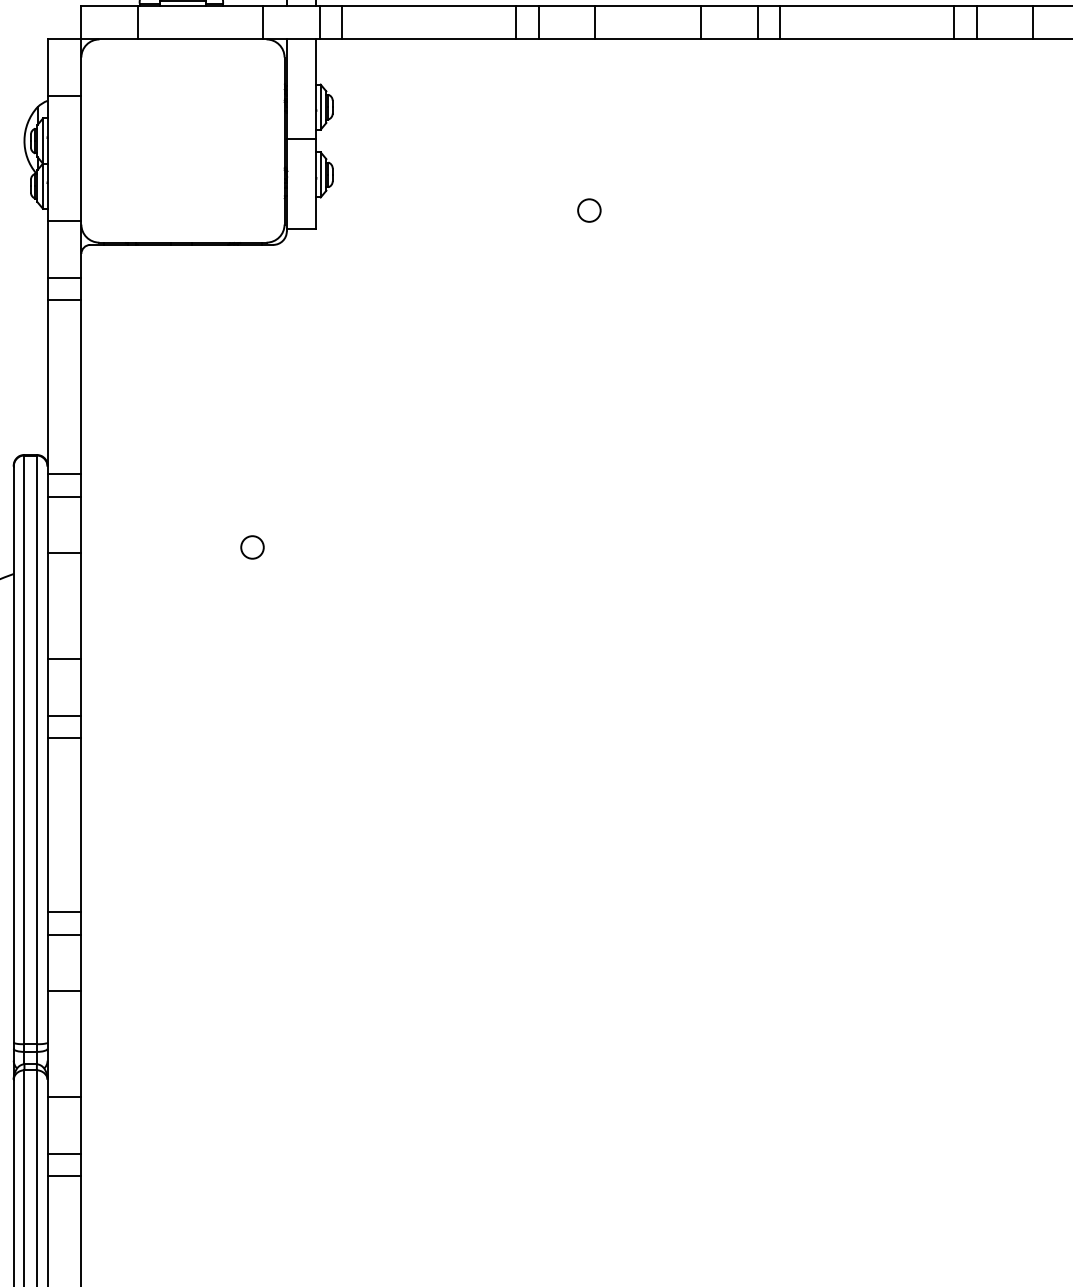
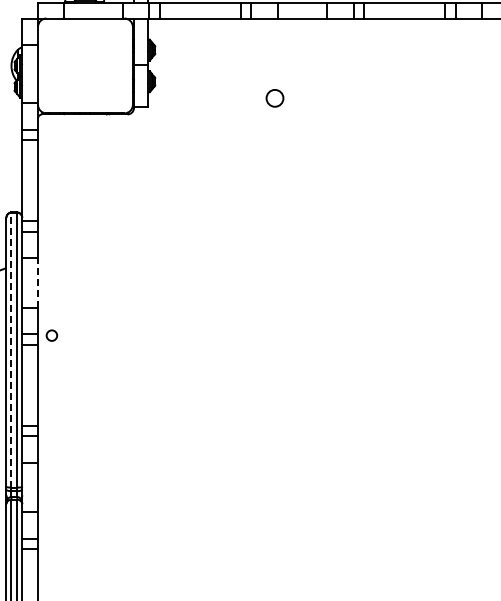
circle: (590, 210) -> (275, 98), size x1.6
circle: (251, 547) -> (51, 335), moved
line: (82, 607) -> (38, 283), solid -> dashed
line: (24, 748) -> (11, 349), solid -> dashed

